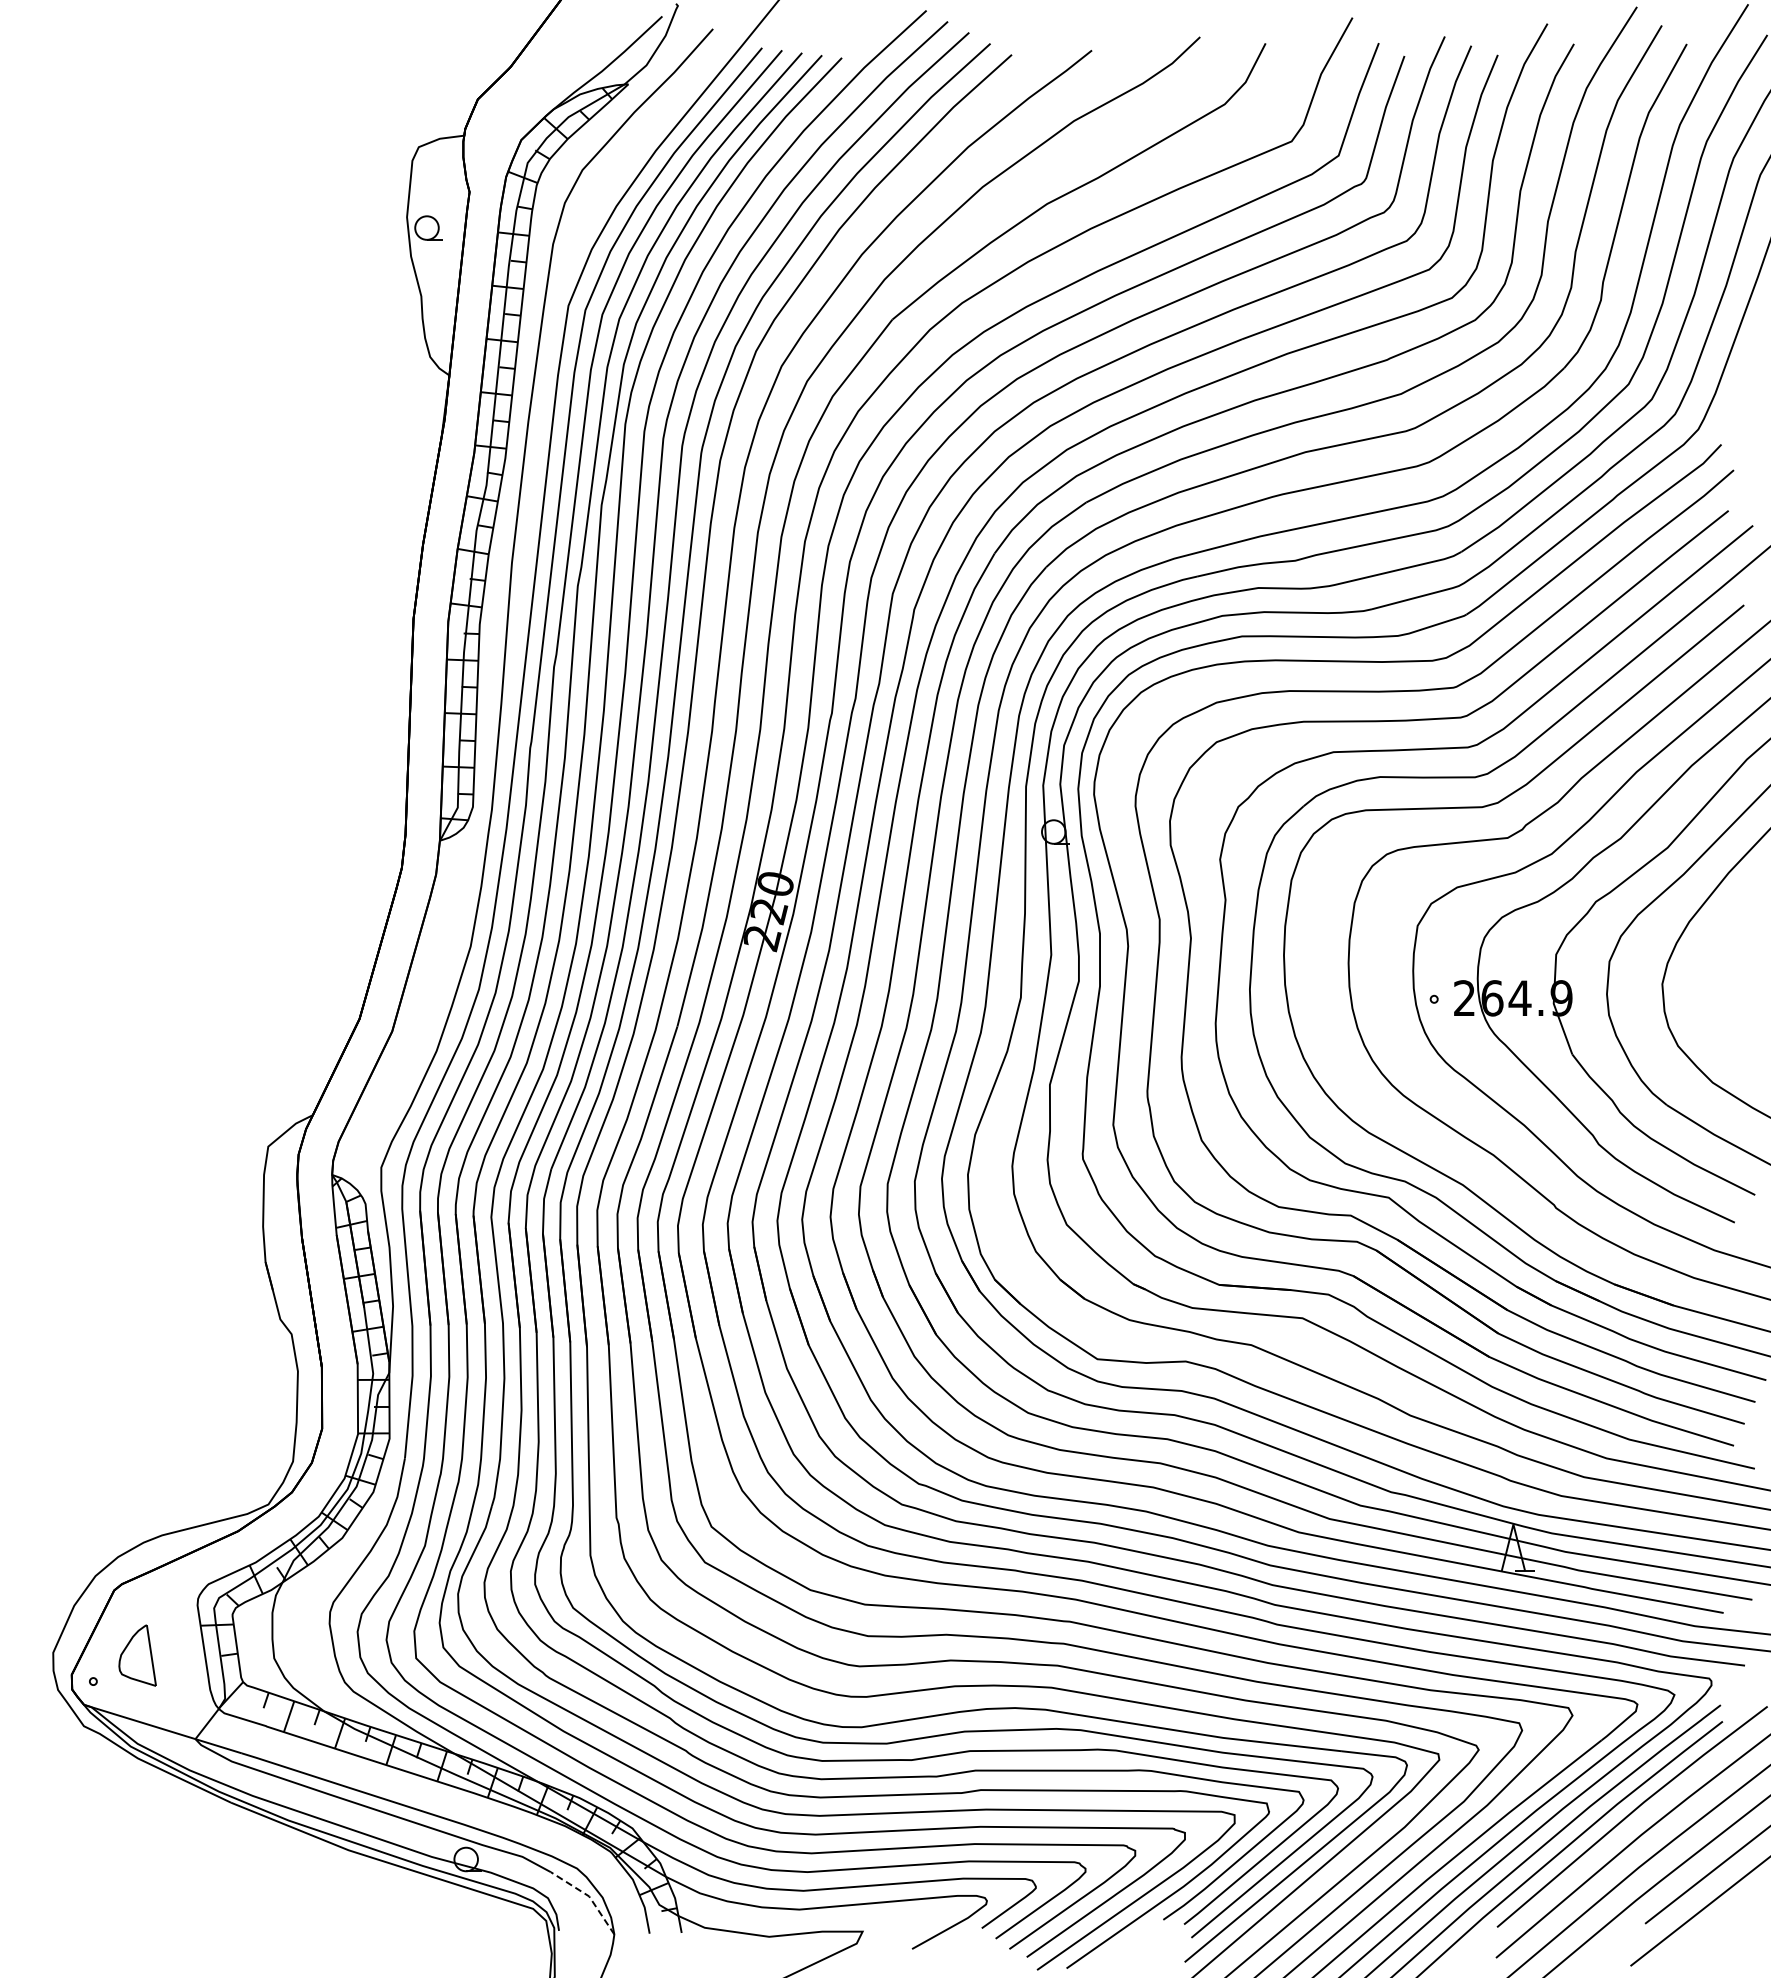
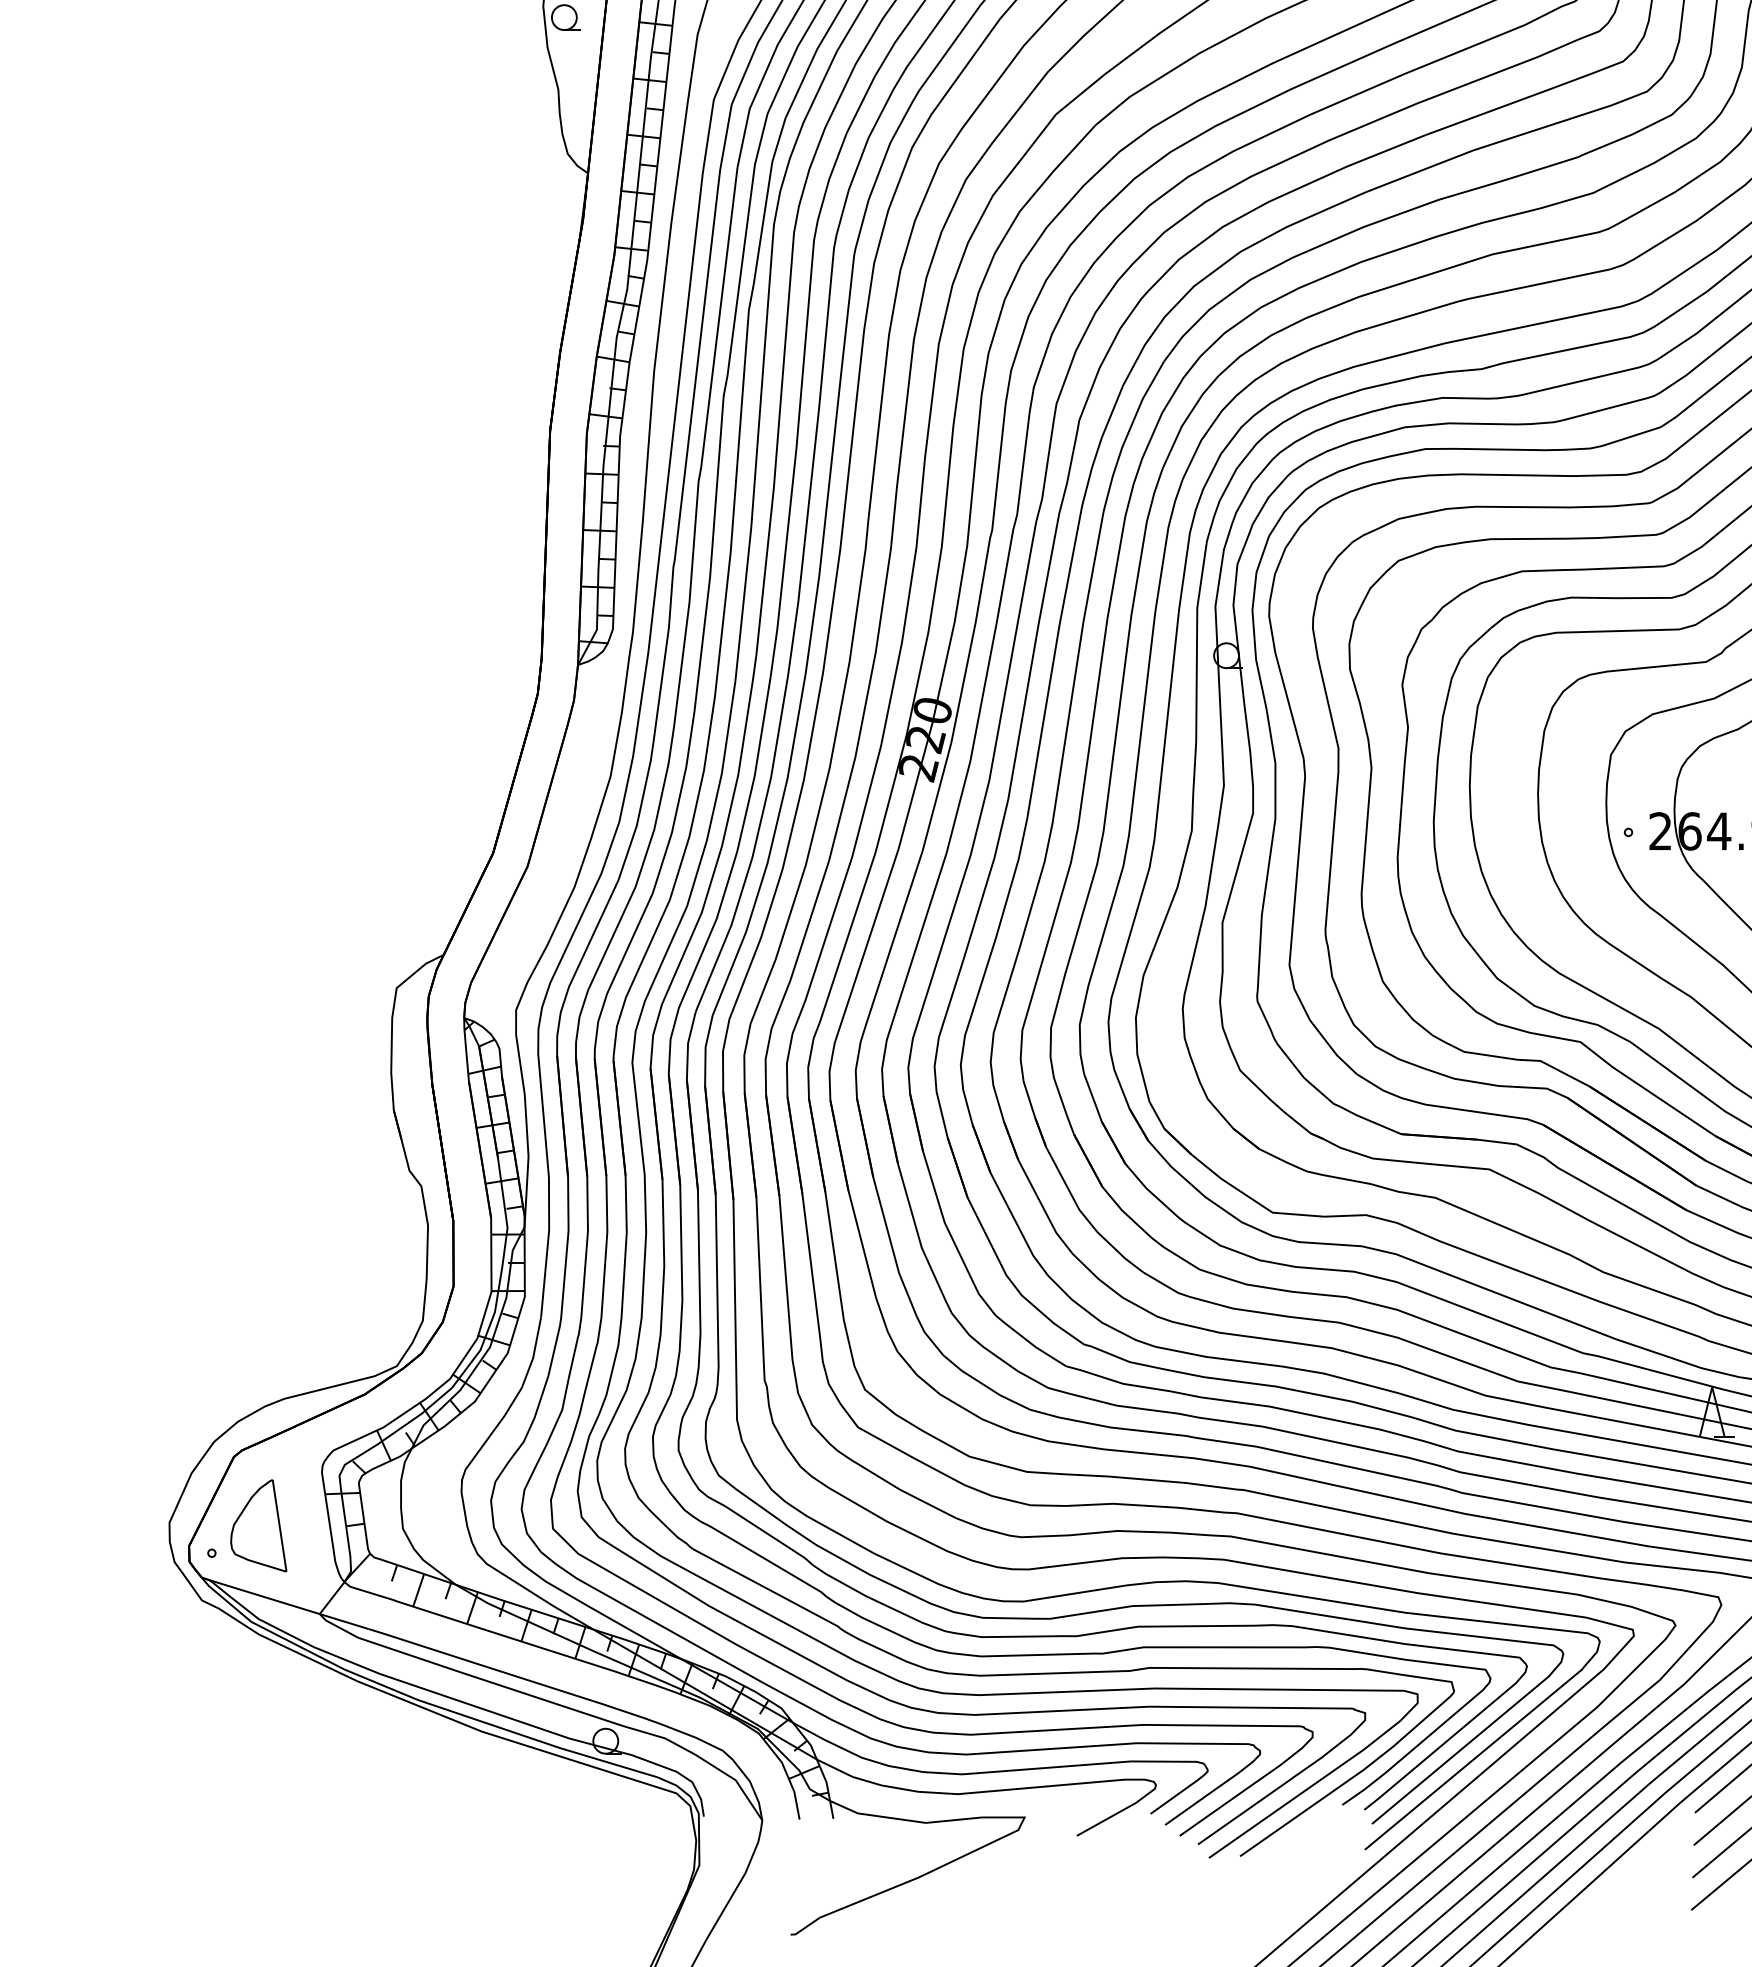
part: (137, 1655) -> (258, 1525), size x1.43
line: (589, 1896) -> (736, 1780), dashed -> solid

